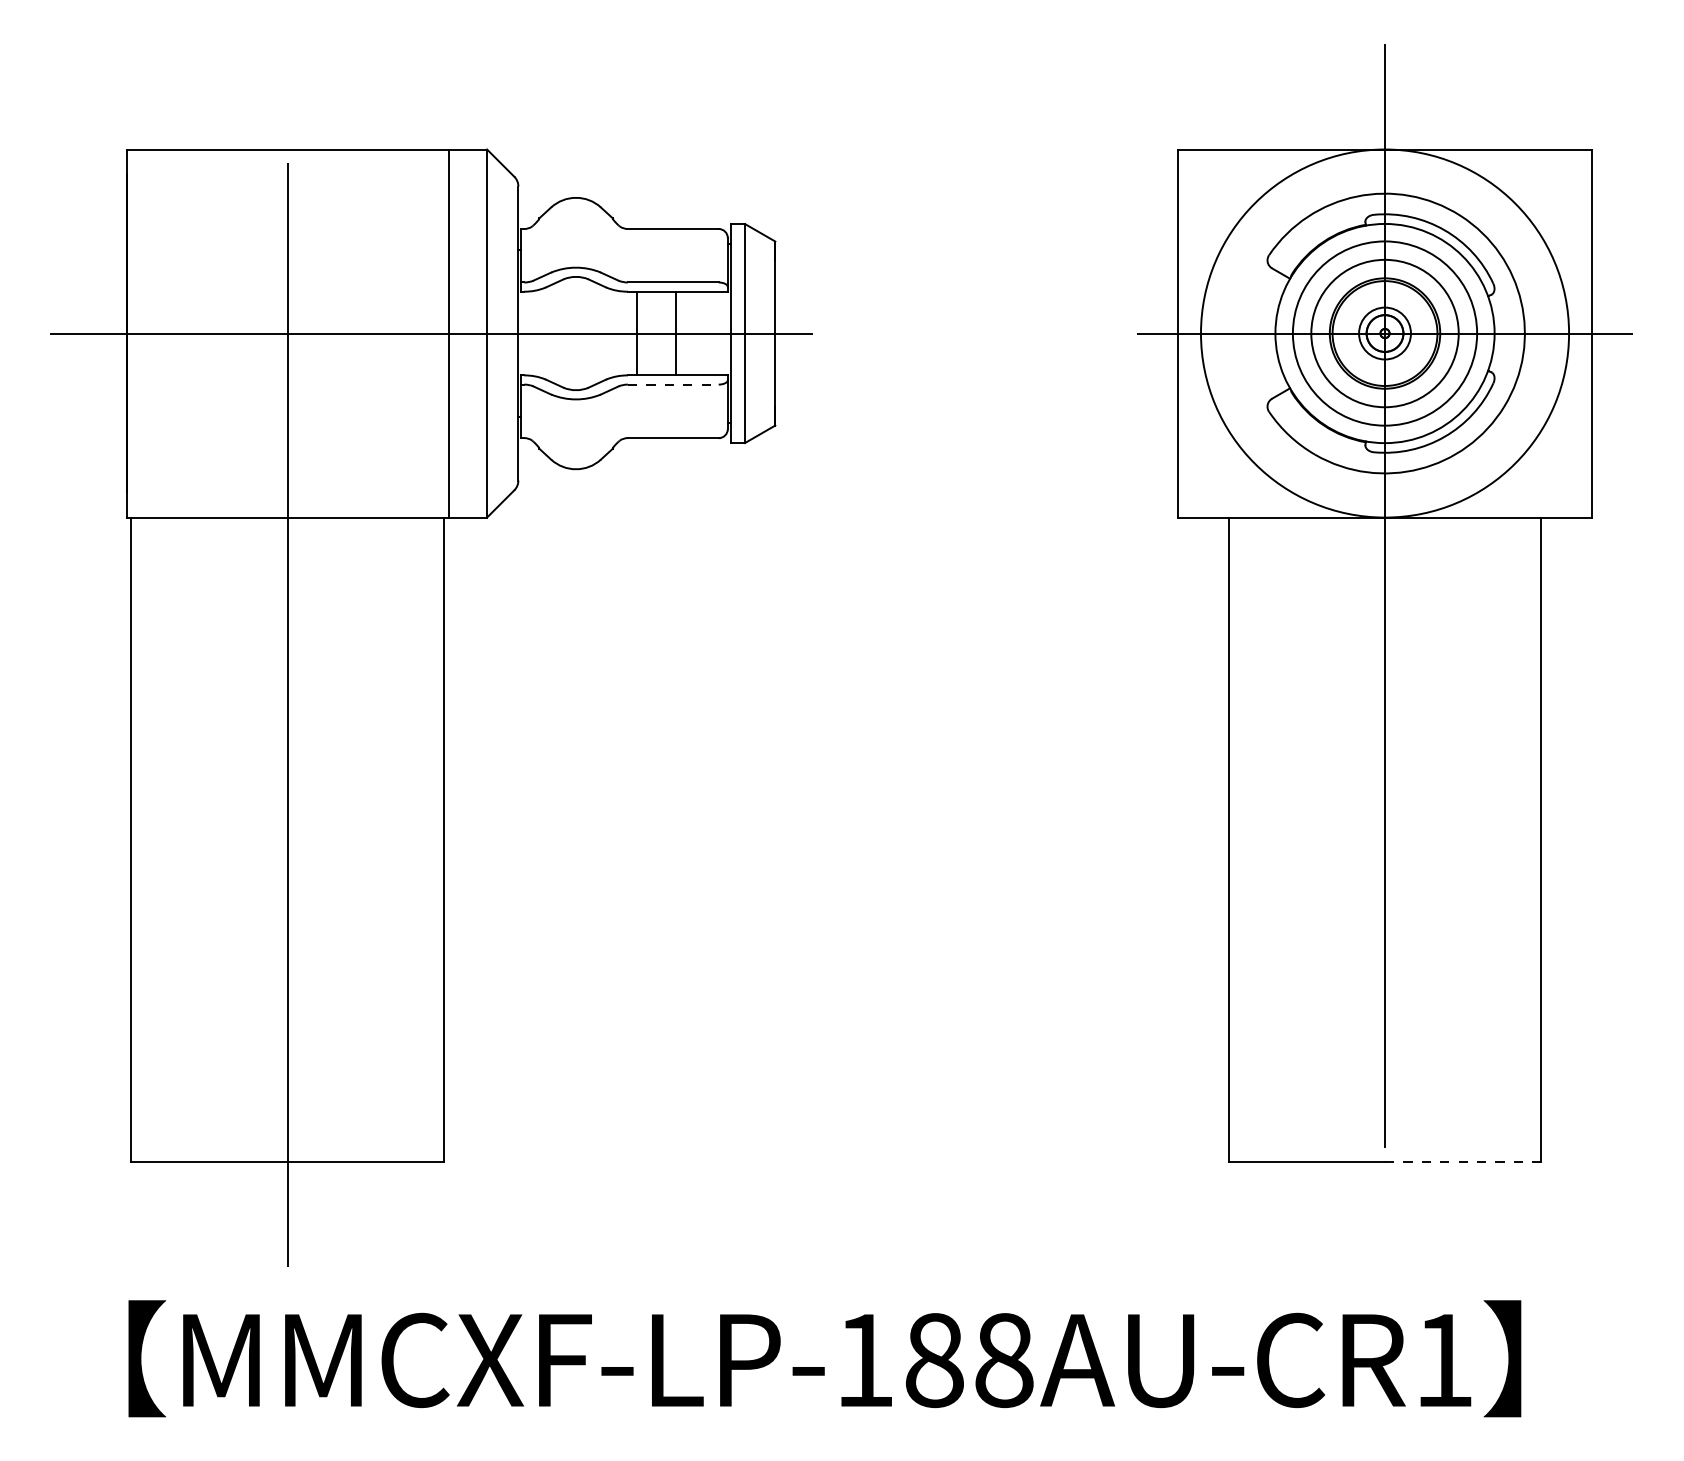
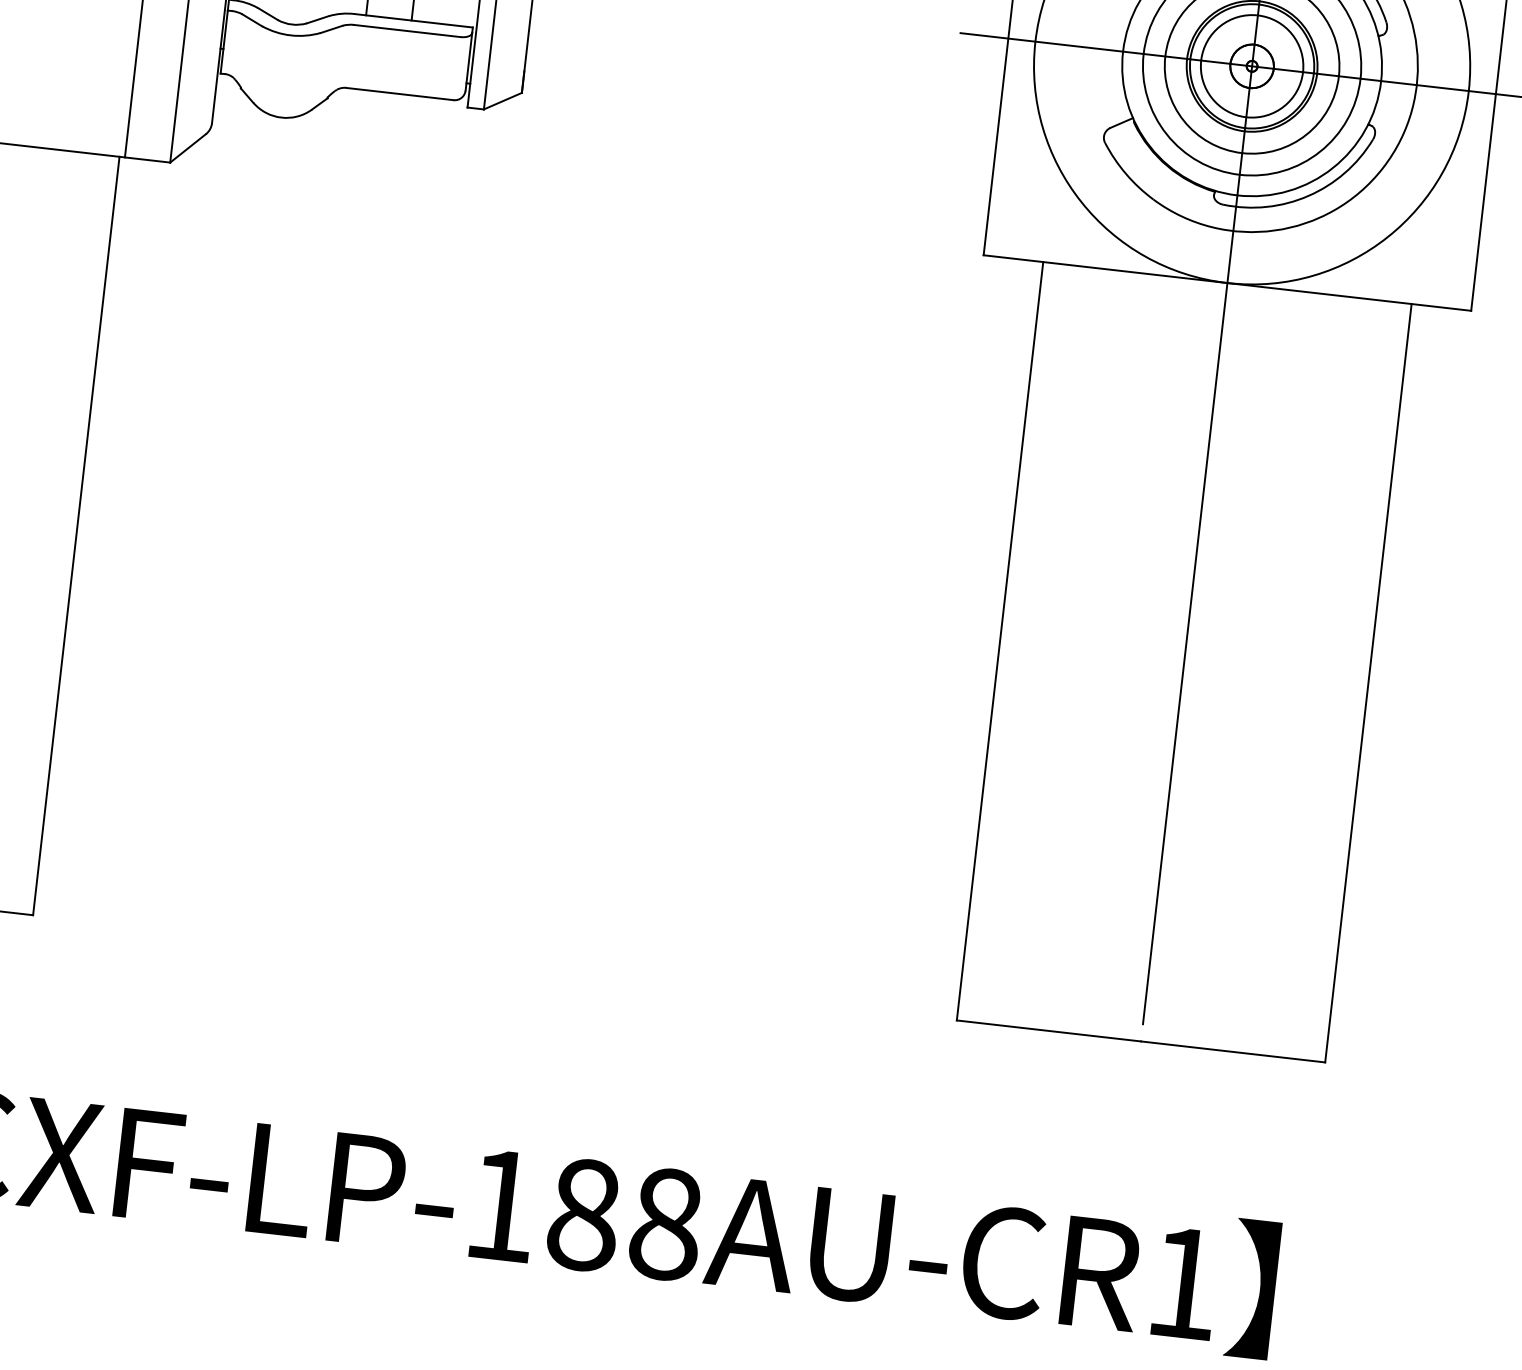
circle: (1384, 333) -> (1251, 66), size x1.67
line: (673, 384) -> (407, 30), dashed -> solid
line: (1462, 1161) -> (1232, 1051), dashed -> solid

